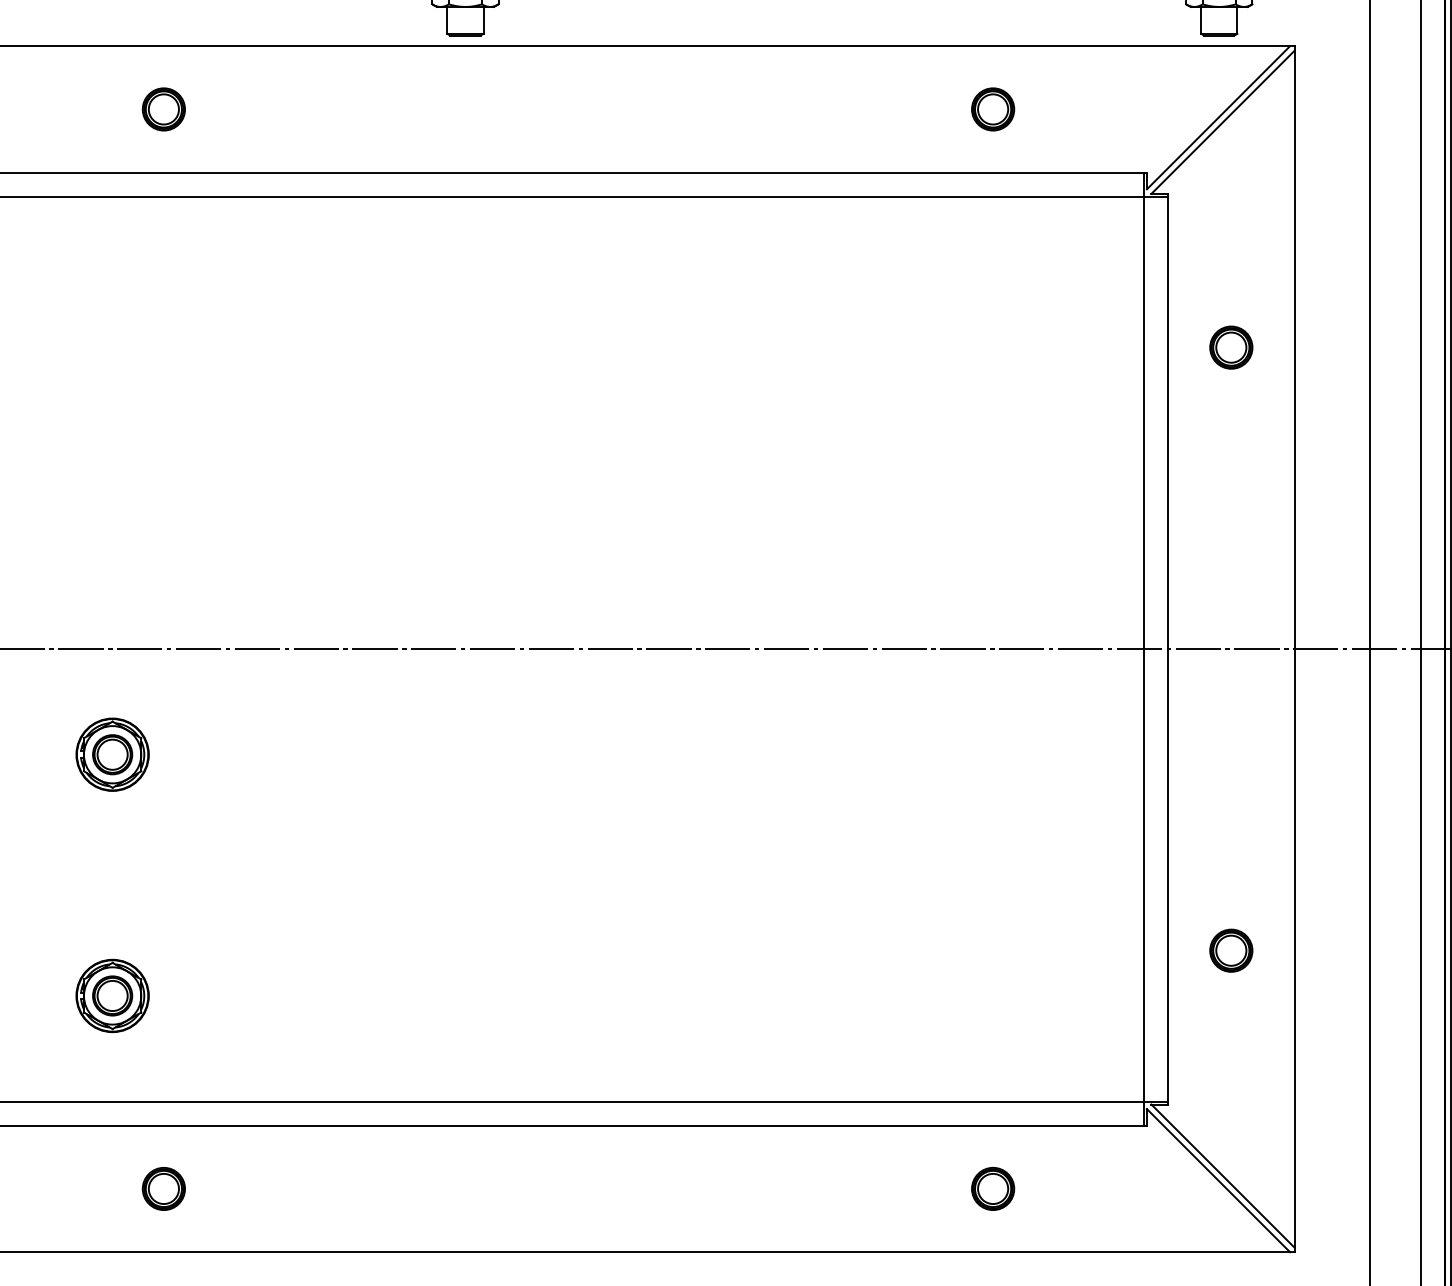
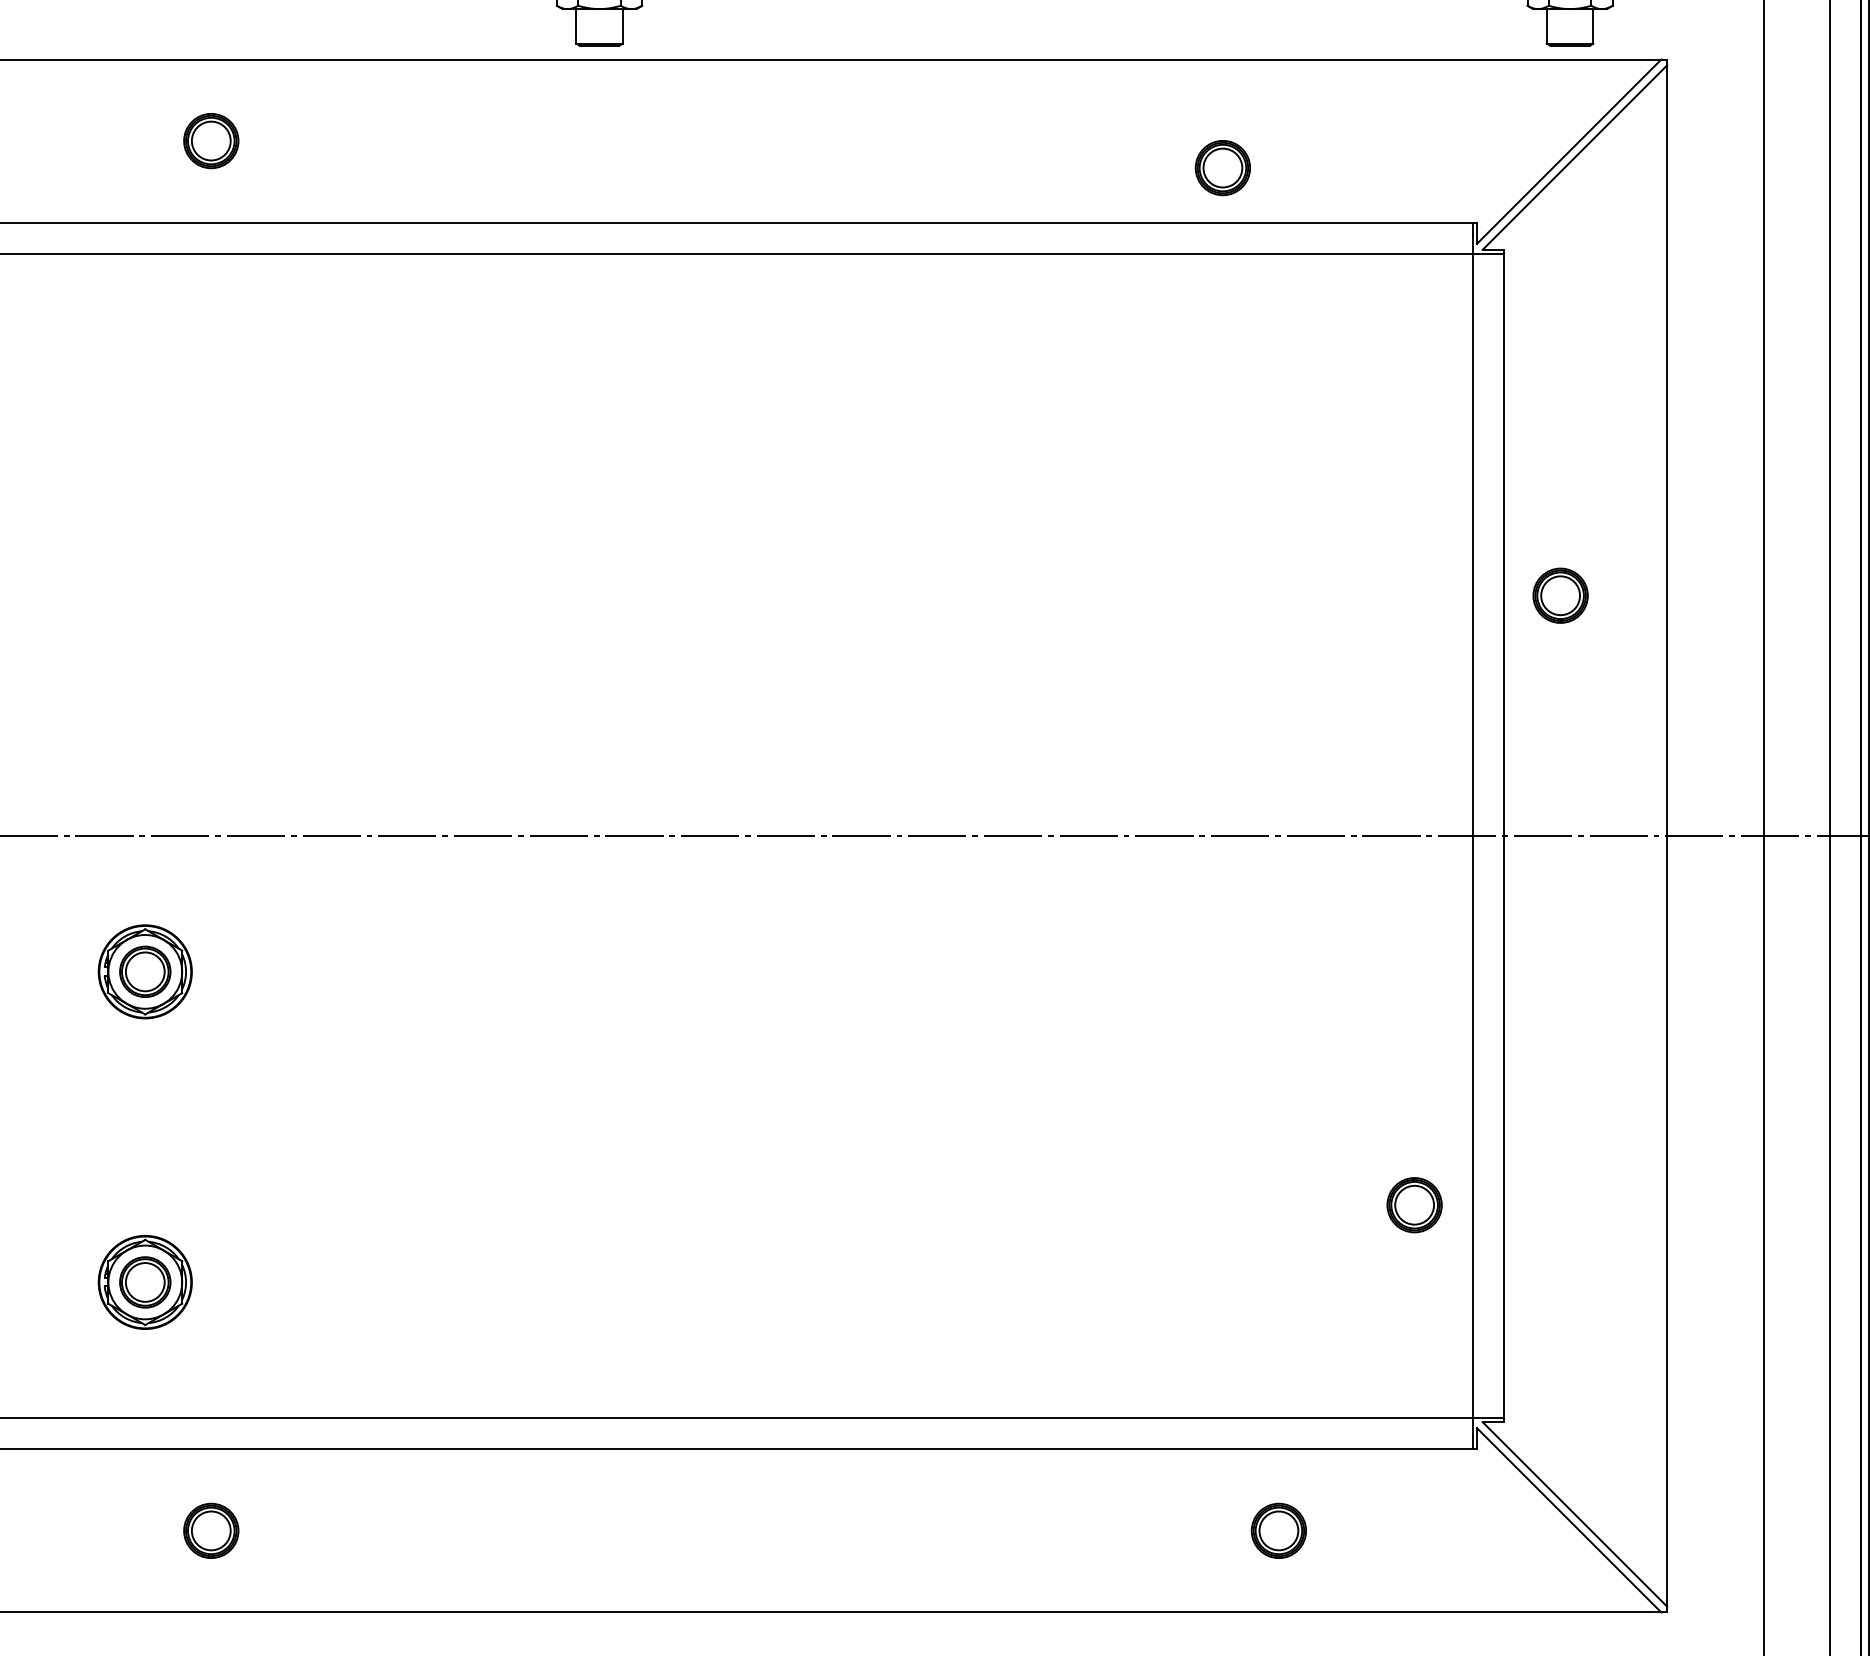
part: (992, 109) -> (1222, 168), moved
part: (1231, 347) -> (1560, 595), moved
part: (1231, 950) -> (1414, 1205), moved

